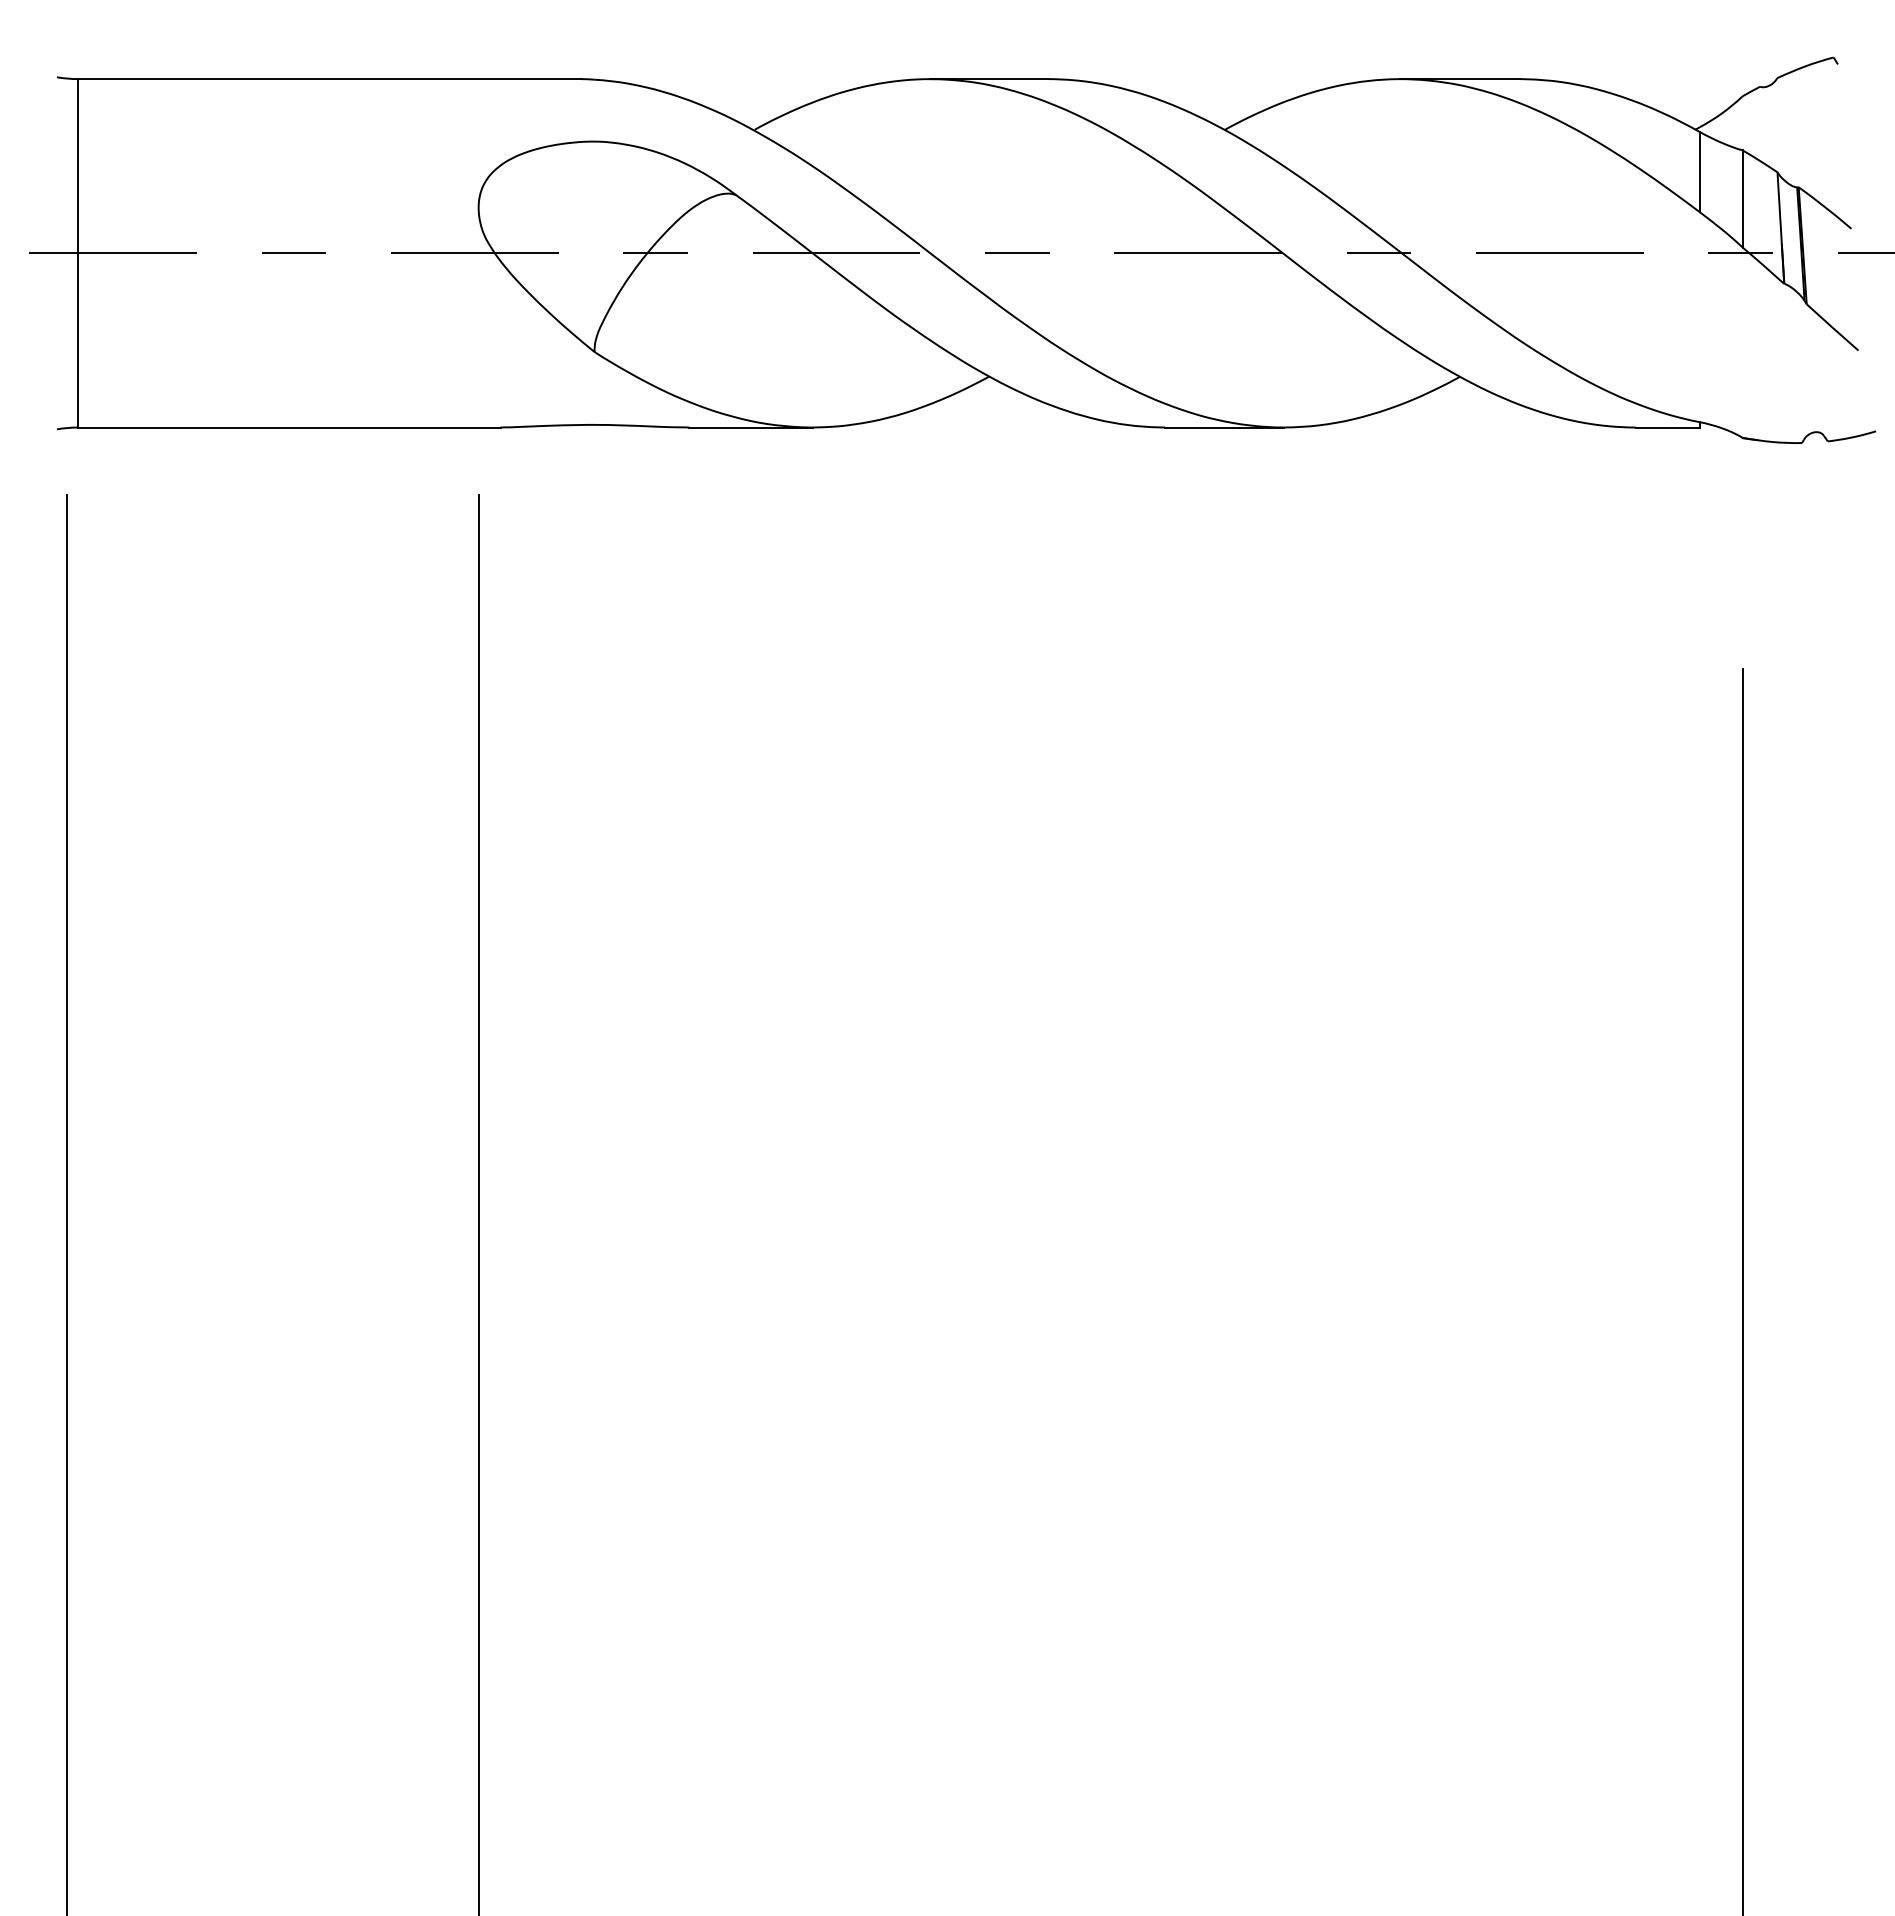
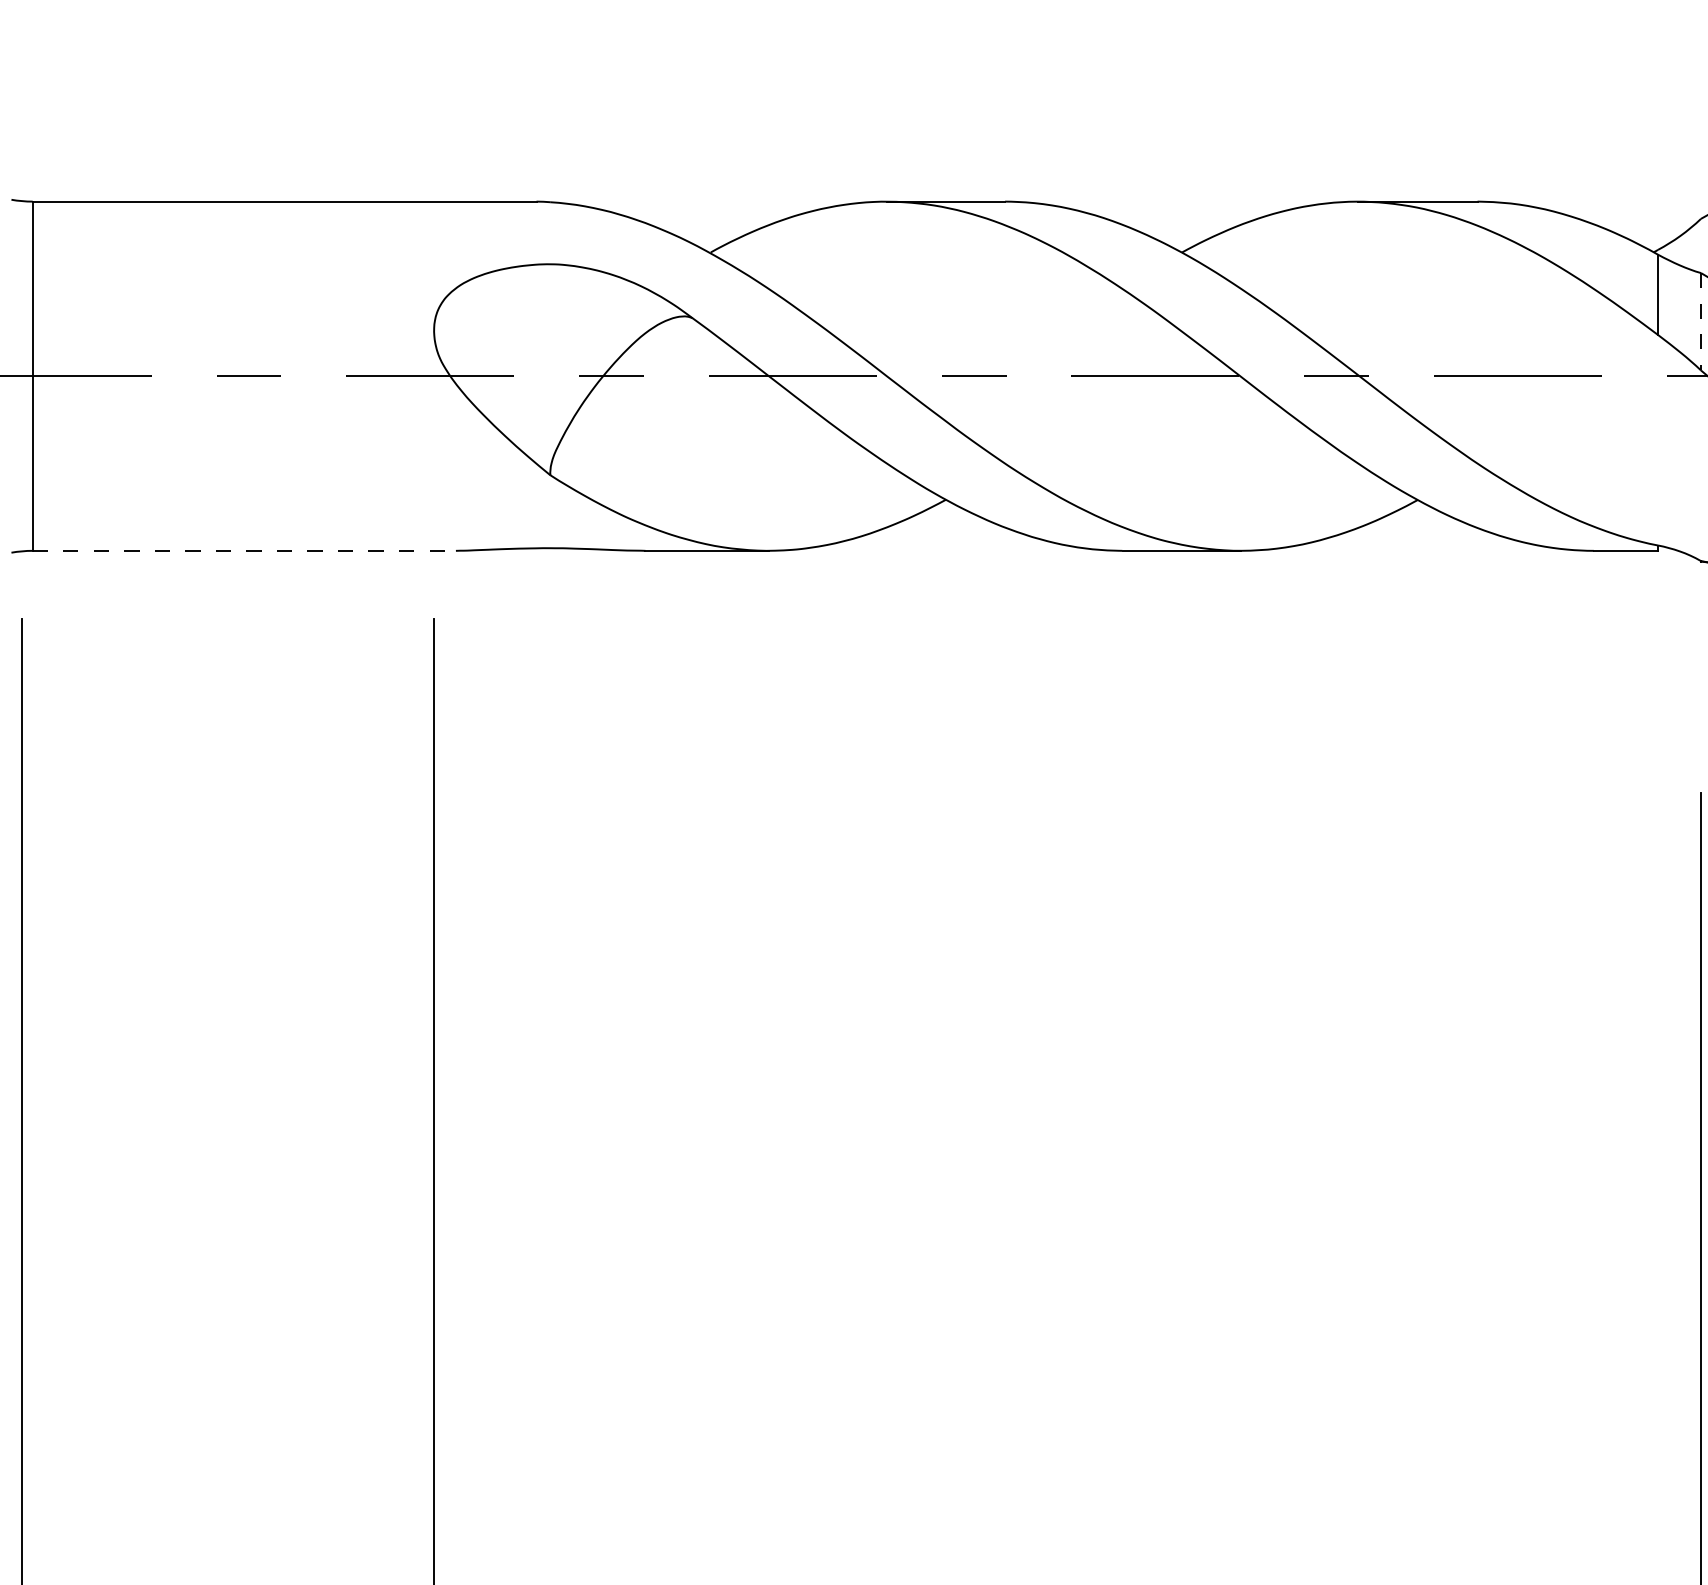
line: (1742, 198) -> (1700, 321), solid -> dashed
line: (290, 427) -> (245, 550), solid -> dashed

